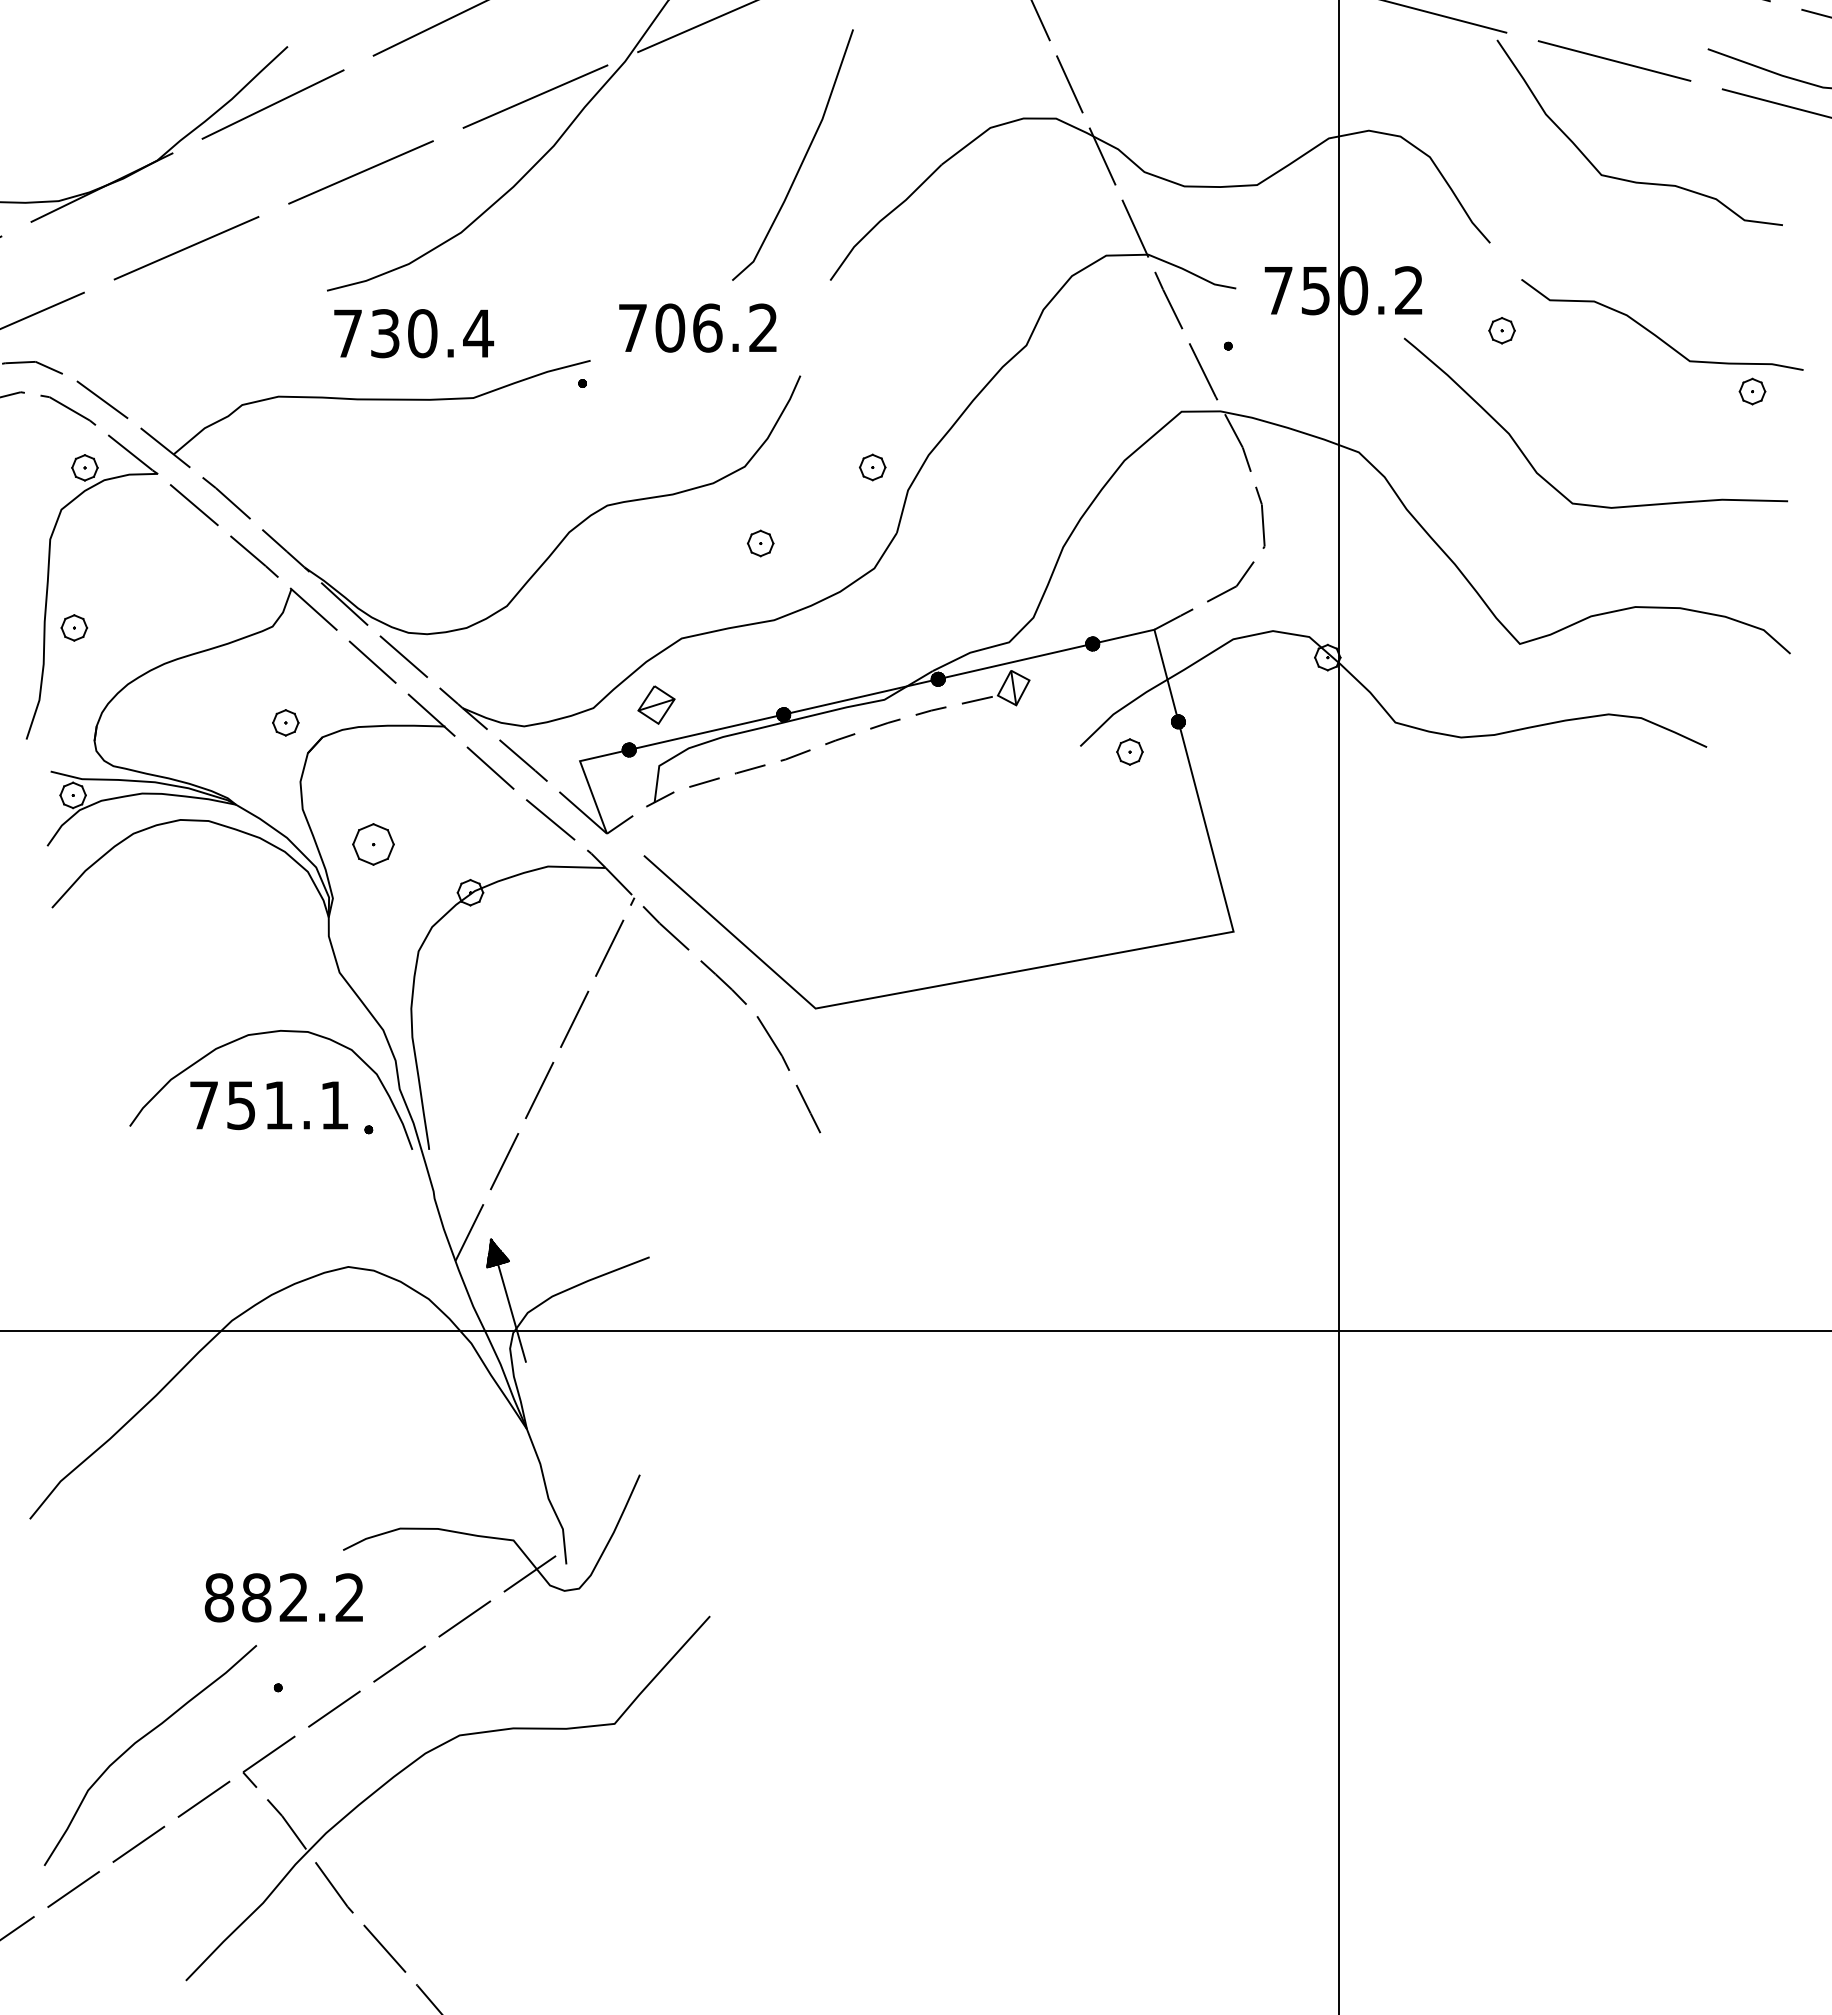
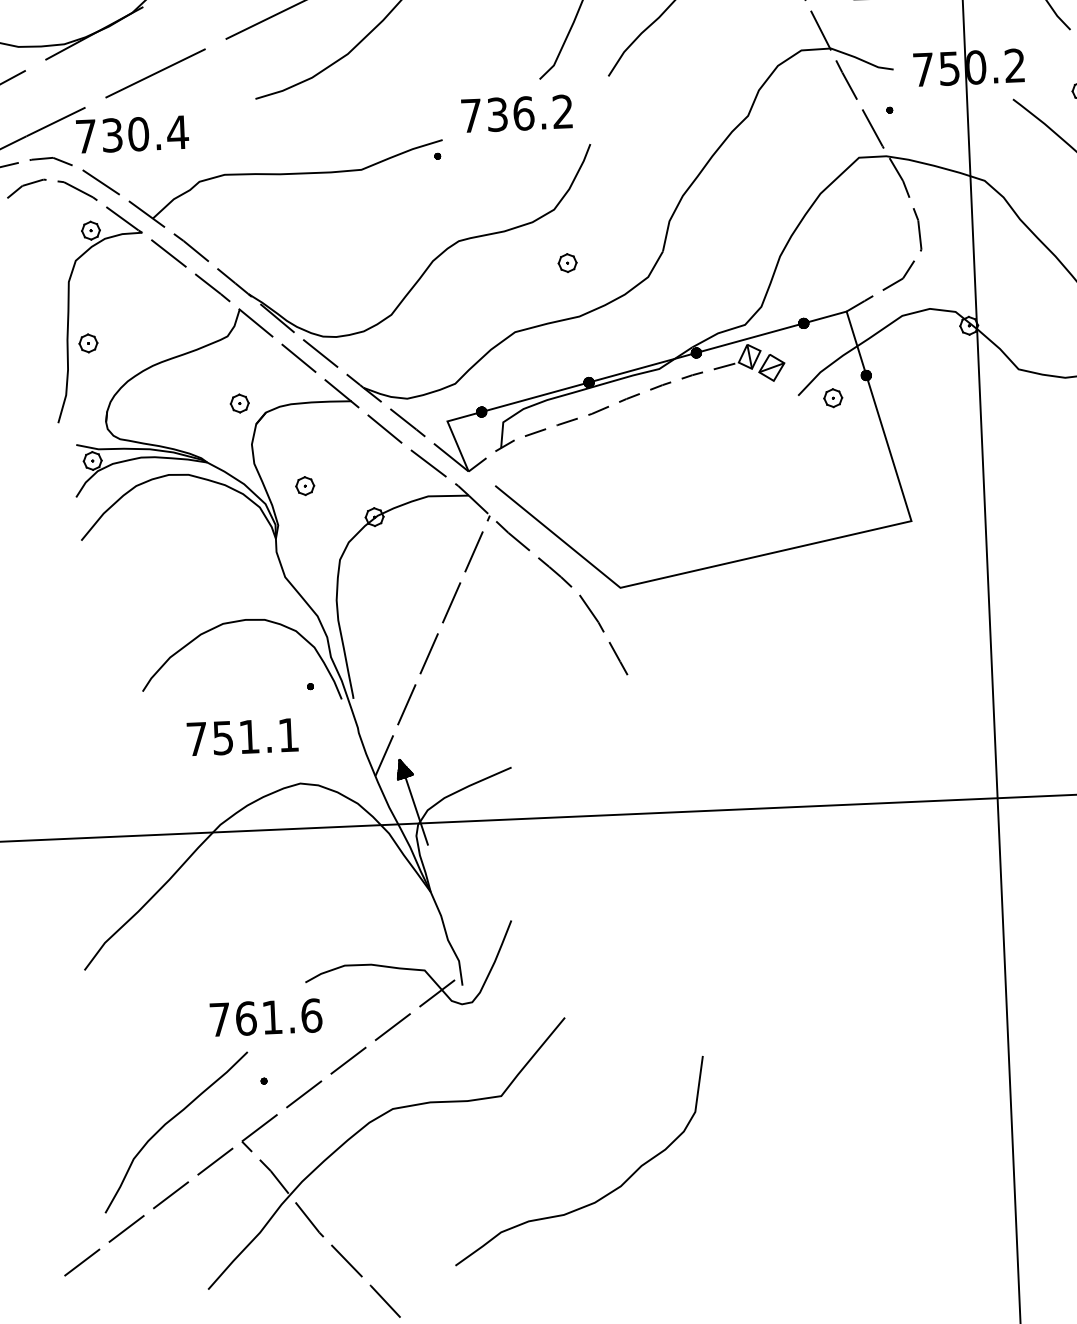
text: (670, 327) -> (497, 114), 706.2 -> 736.2
text: (414, 333) -> (132, 134), moved
part: (872, 467) -> (643, 206), removed
part: (656, 704) -> (771, 367), moved
part: (373, 843) -> (305, 485), size x0.62
text: (268, 1105) -> (242, 737), moved
text: (284, 1597) -> (265, 1017), 882.2 -> 761.6
curve: (750, 1874) -> (601, 1197), added

